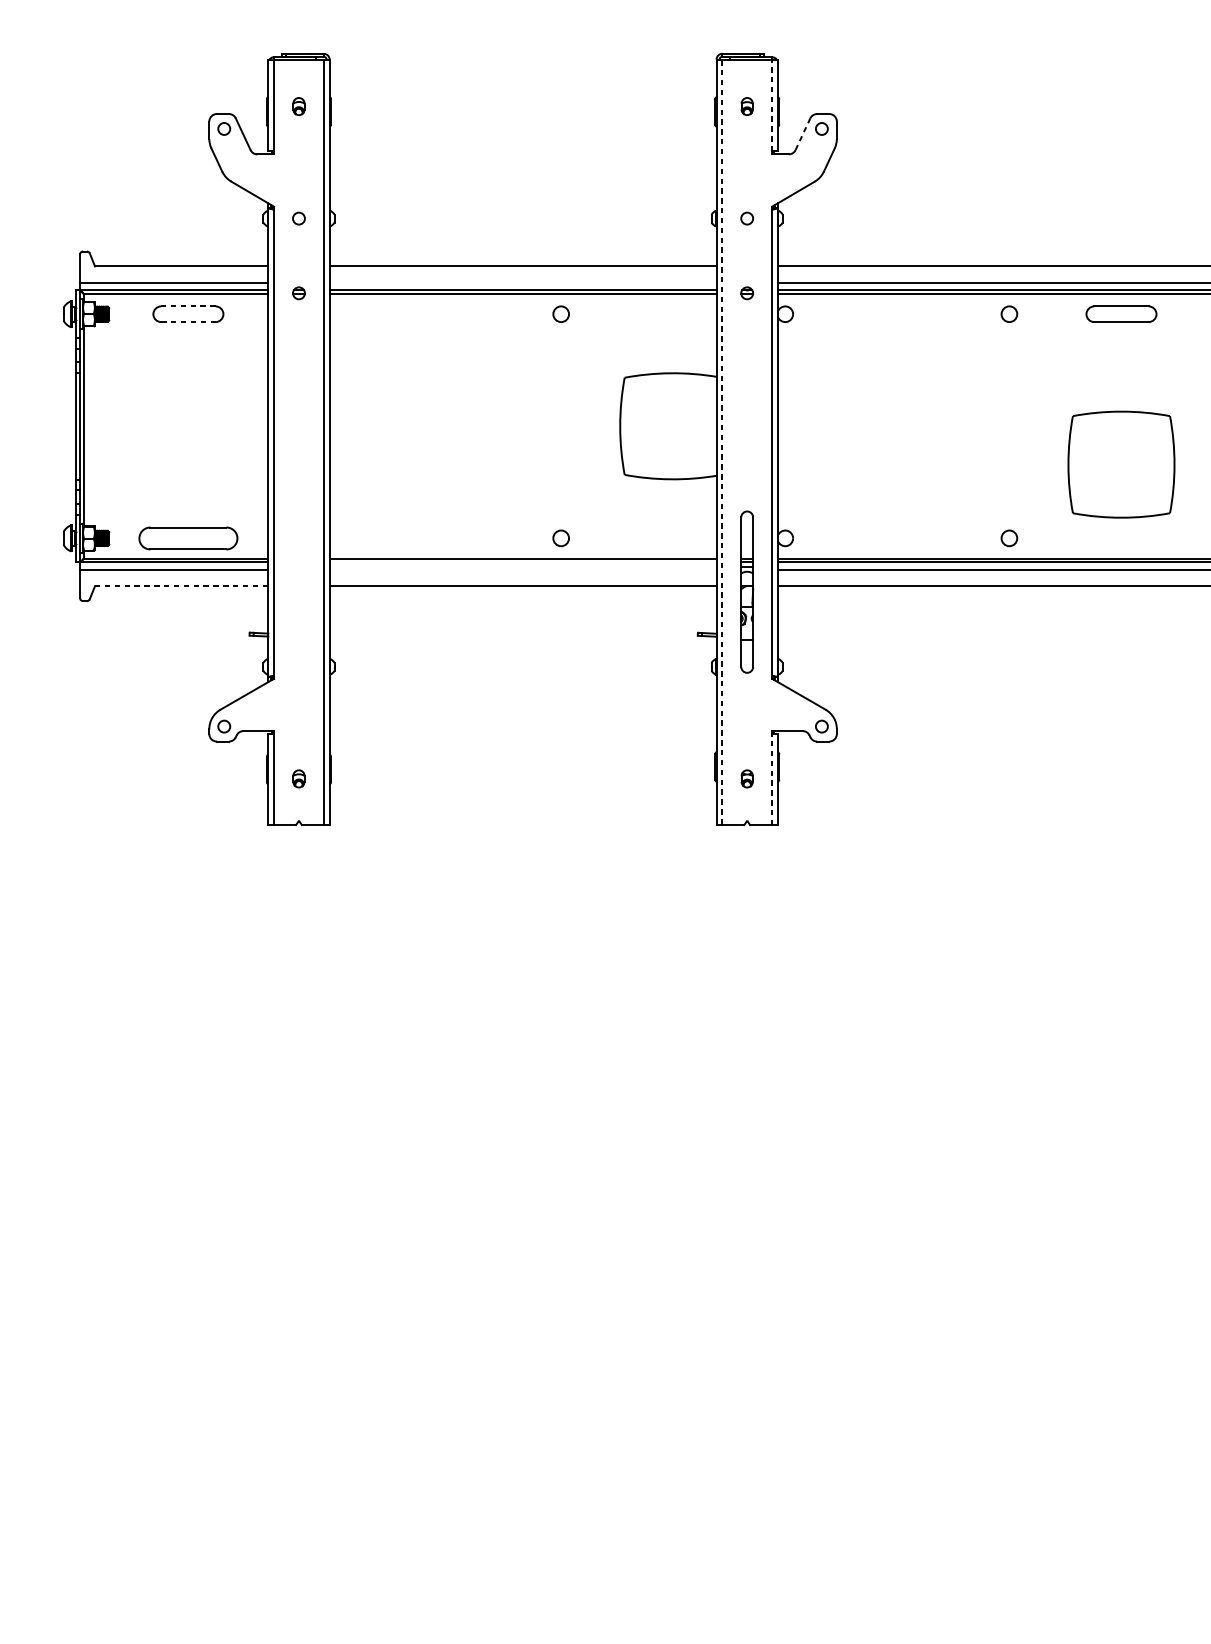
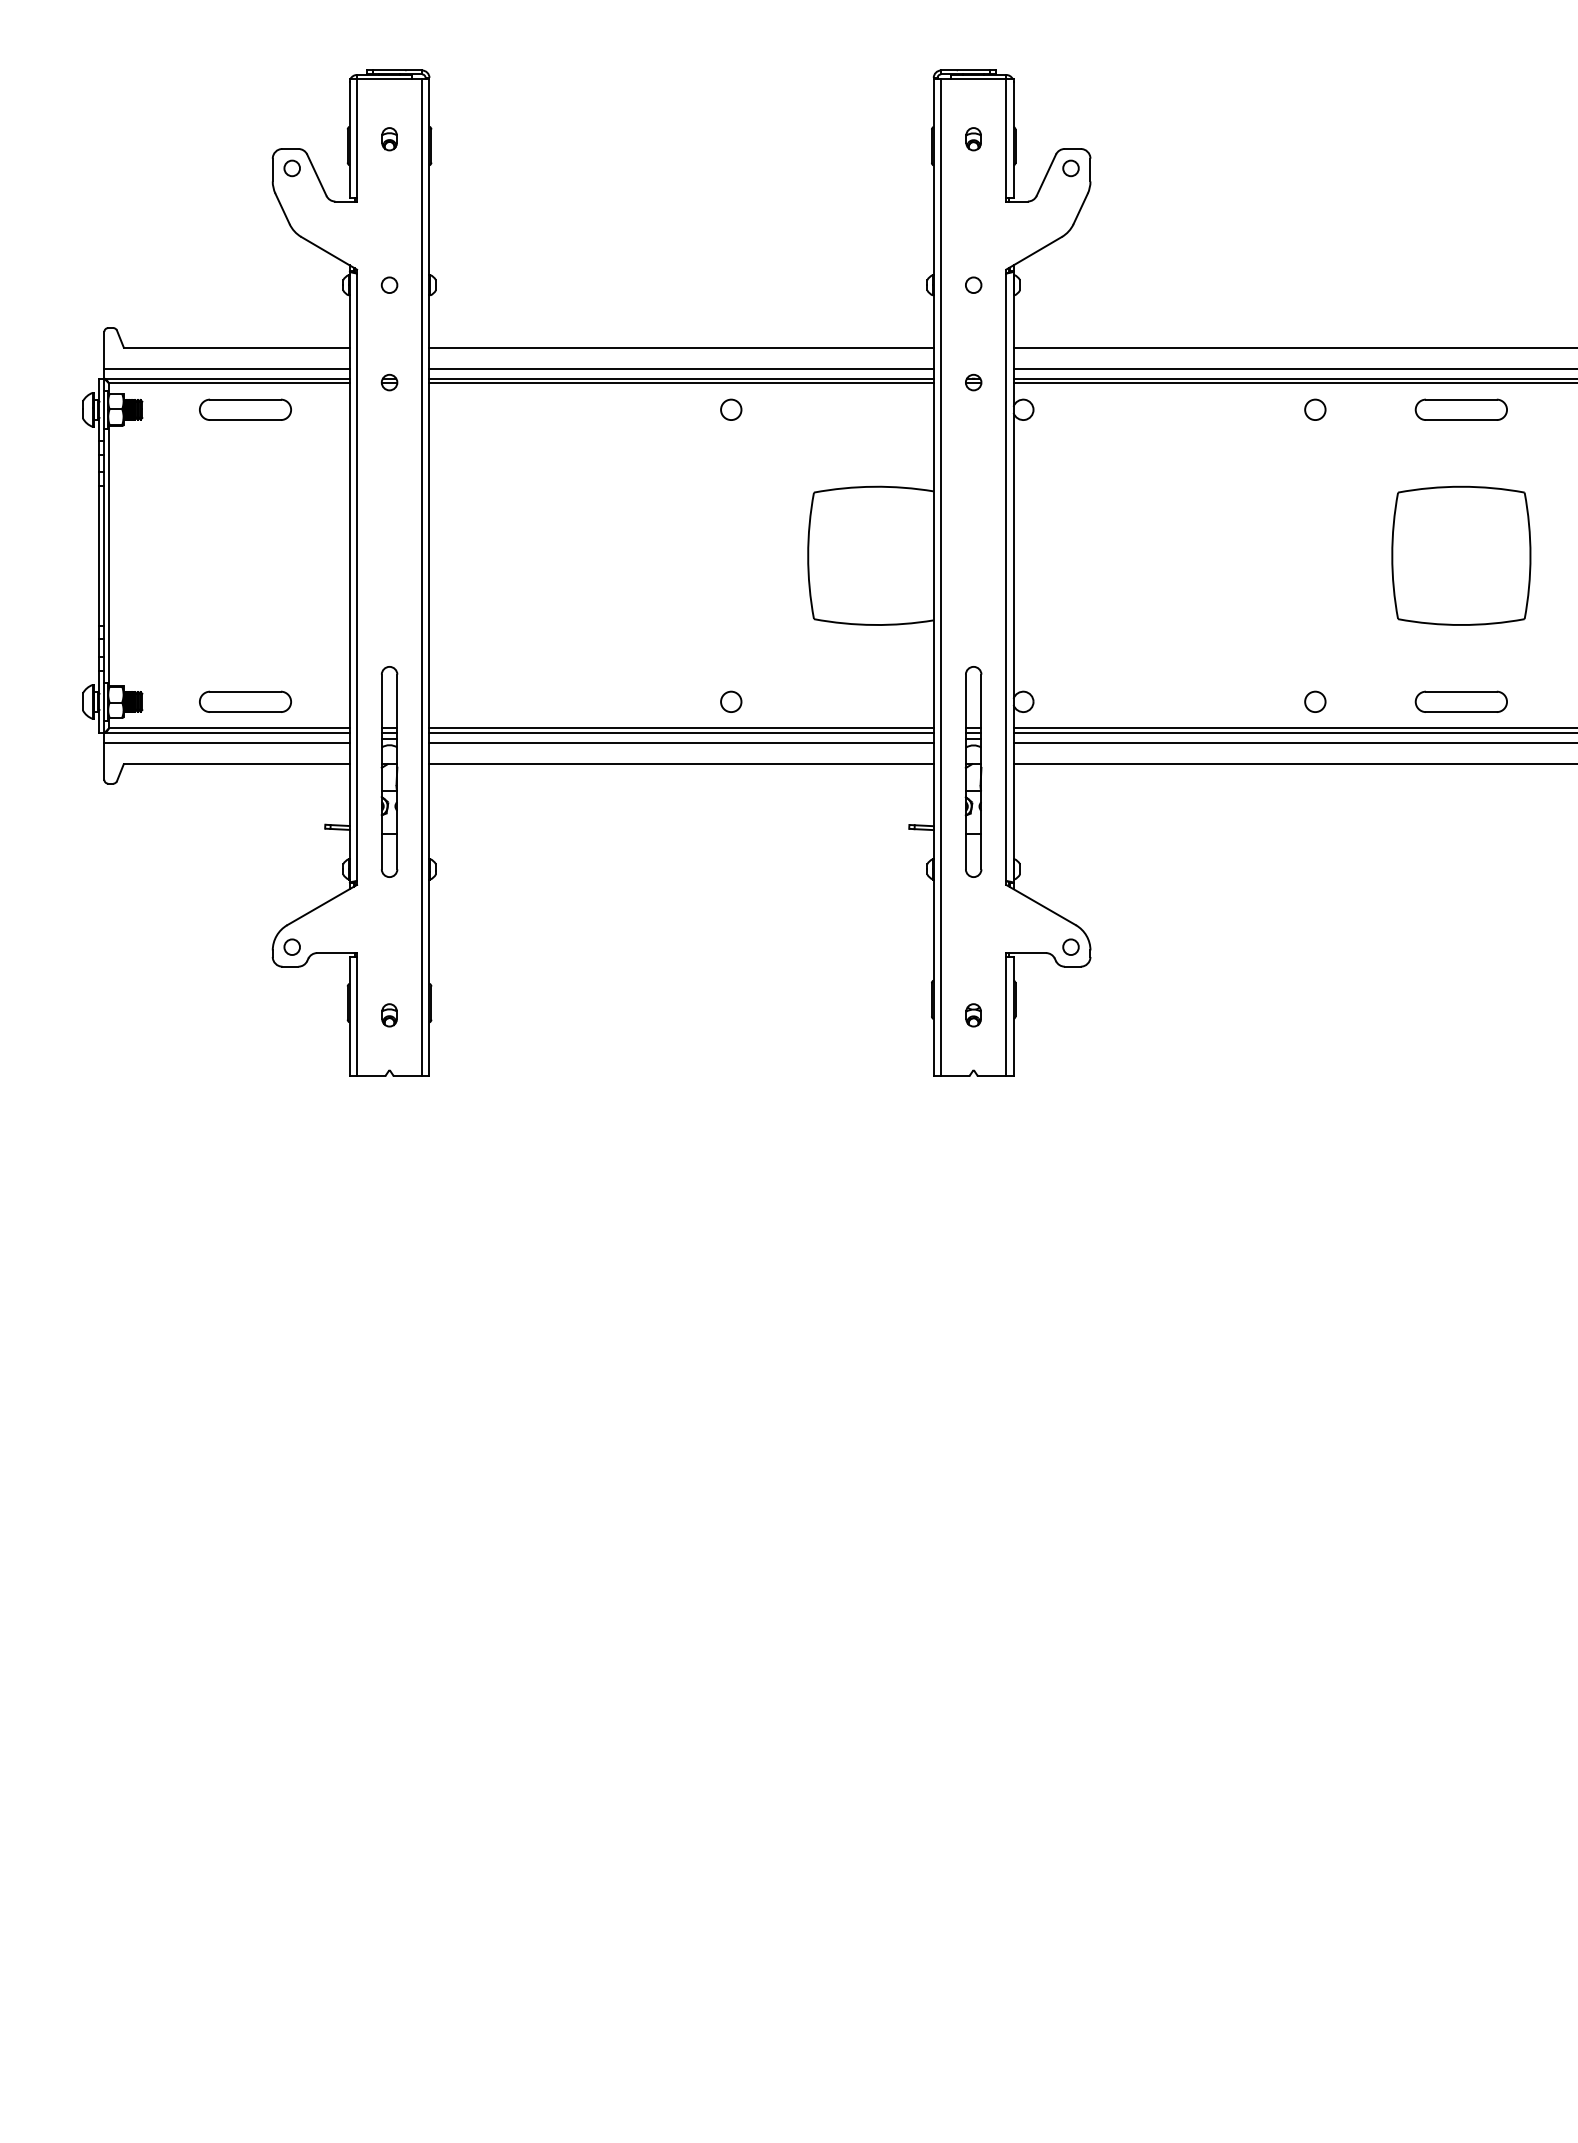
line: (772, 105) -> (1006, 137), dashed -> solid
line: (803, 134) -> (1046, 175), dashed -> solid
line: (523, 283) -> (681, 369), added
line: (188, 306) -> (245, 399), dashed -> solid
line: (189, 322) -> (246, 420), dashed -> solid
line: (722, 442) -> (941, 577), dashed -> solid
part: (1121, 464) -> (1461, 555), moved
part: (188, 538) -> (245, 701), size x0.71
part: (1120, 538) -> (1460, 701), added
line: (523, 562) -> (681, 733), added
line: (523, 569) -> (681, 742), added
line: (181, 586) -> (236, 764), dashed -> solid
part: (298, 591) -> (389, 771), added
line: (772, 779) -> (1006, 1015), dashed -> solid

